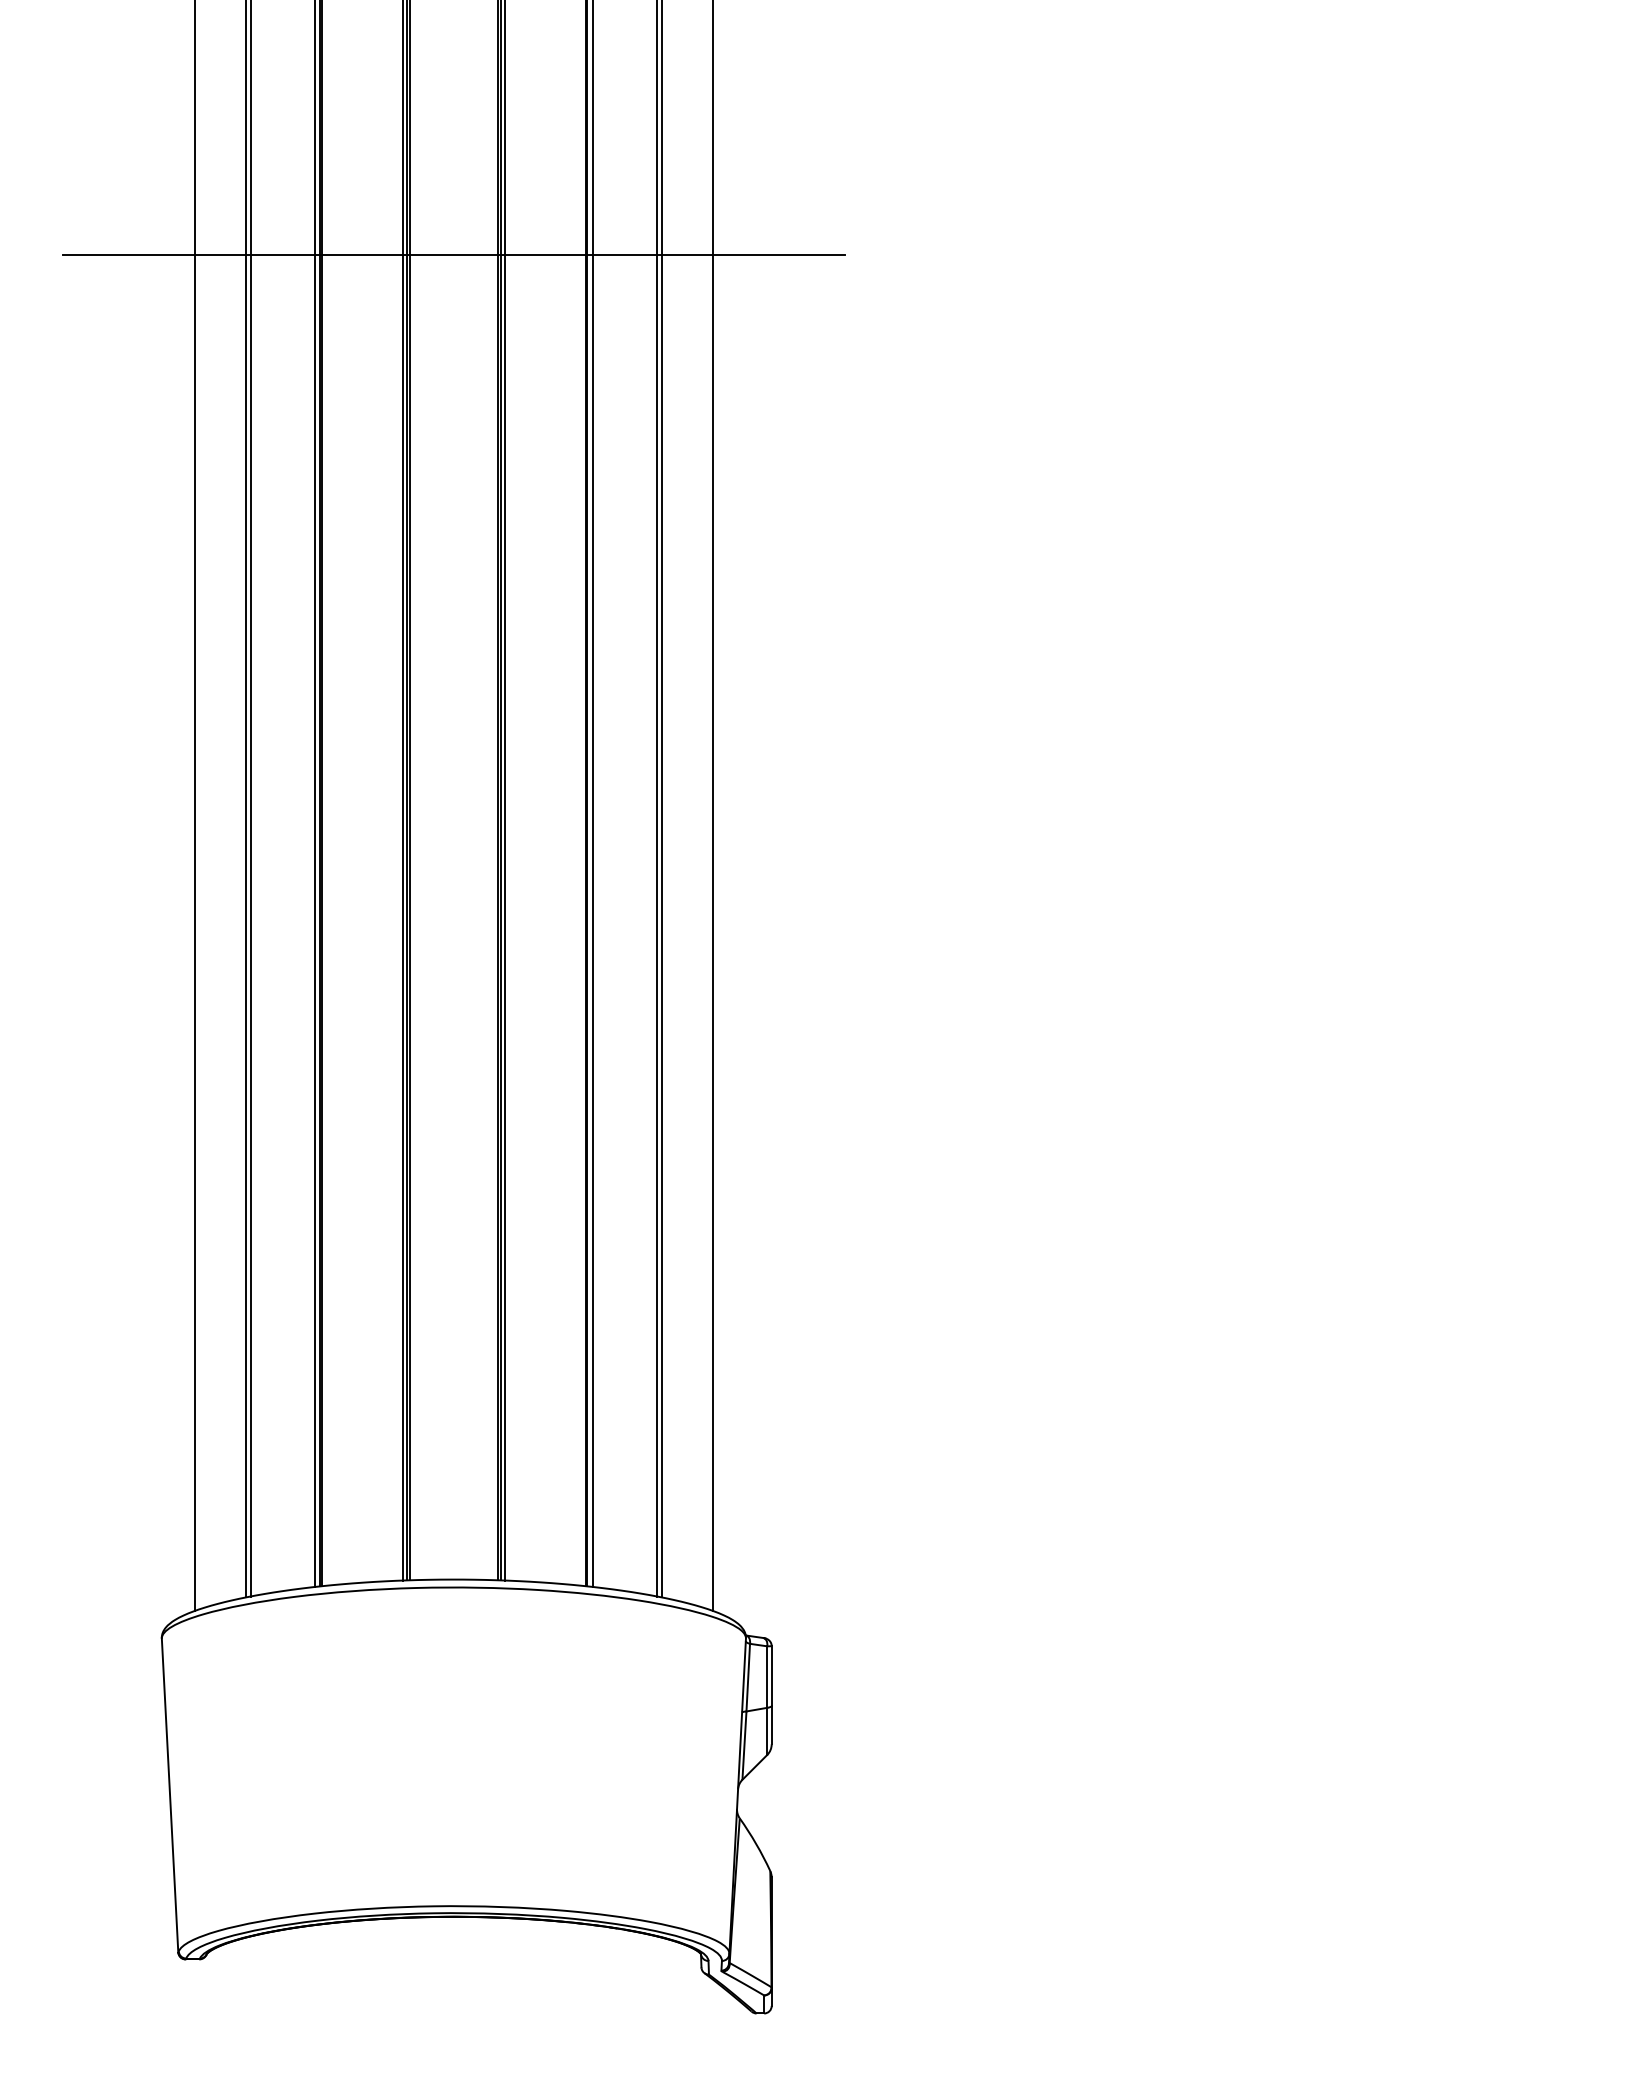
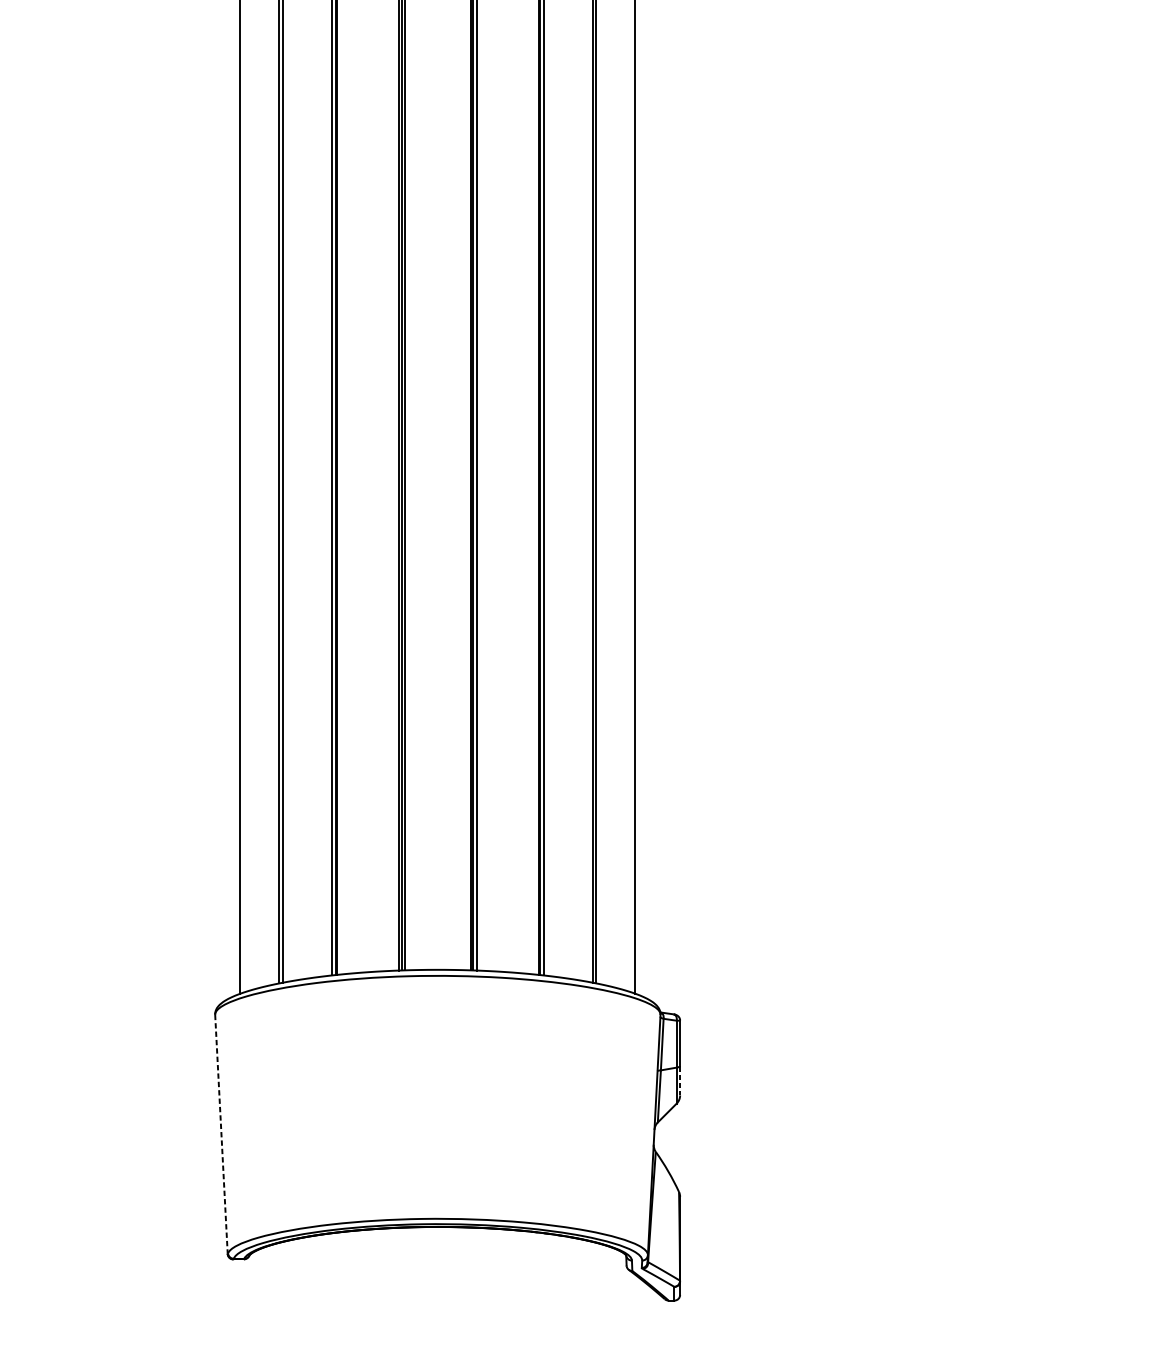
line: (771, 1725) -> (679, 1081), solid -> dashed
line: (170, 1795) -> (221, 1134), solid -> dashed

